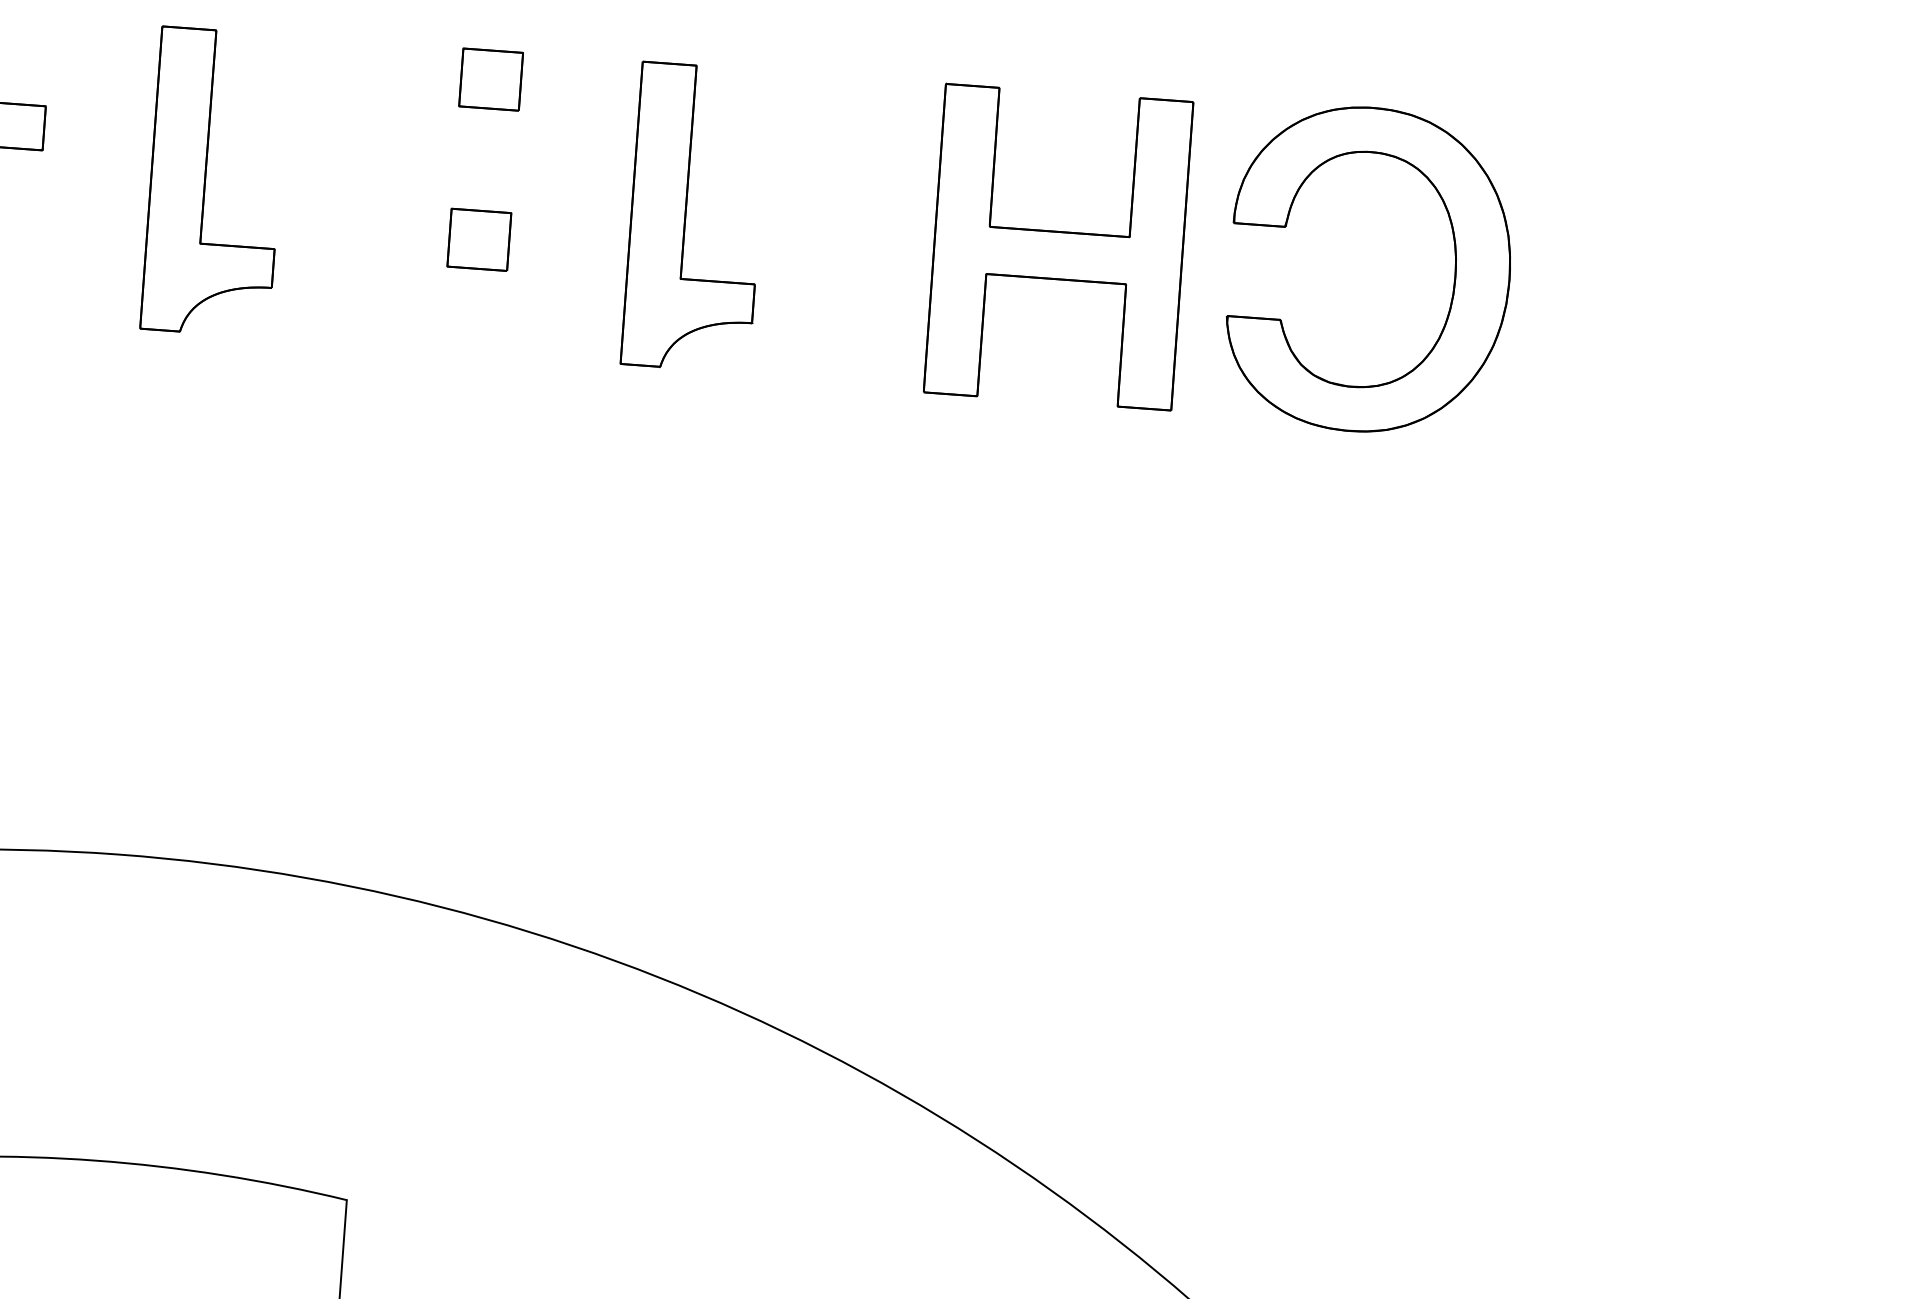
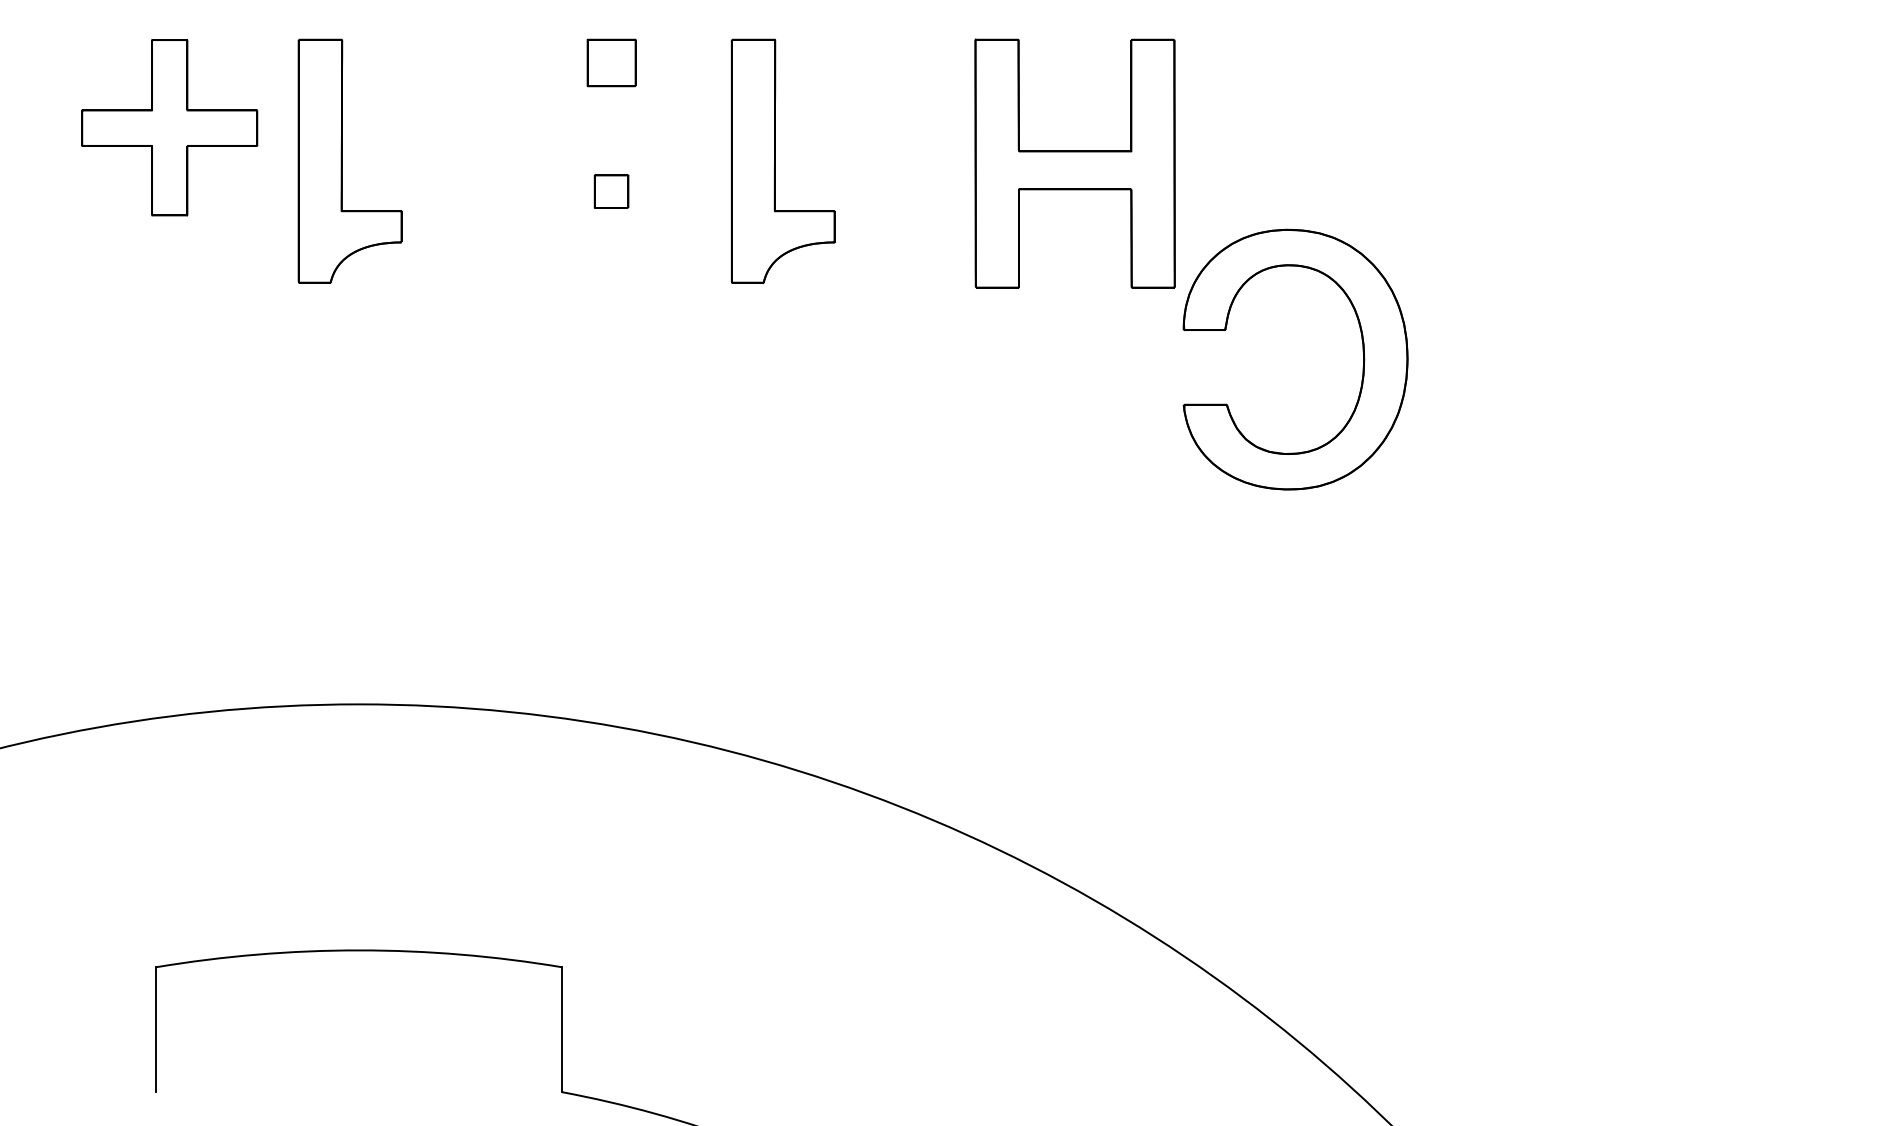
part: (205, 180) -> (342, 160), moved
part: (479, 239) -> (611, 191), size x0.7
part: (1454, 266) -> (1362, 351), moved

